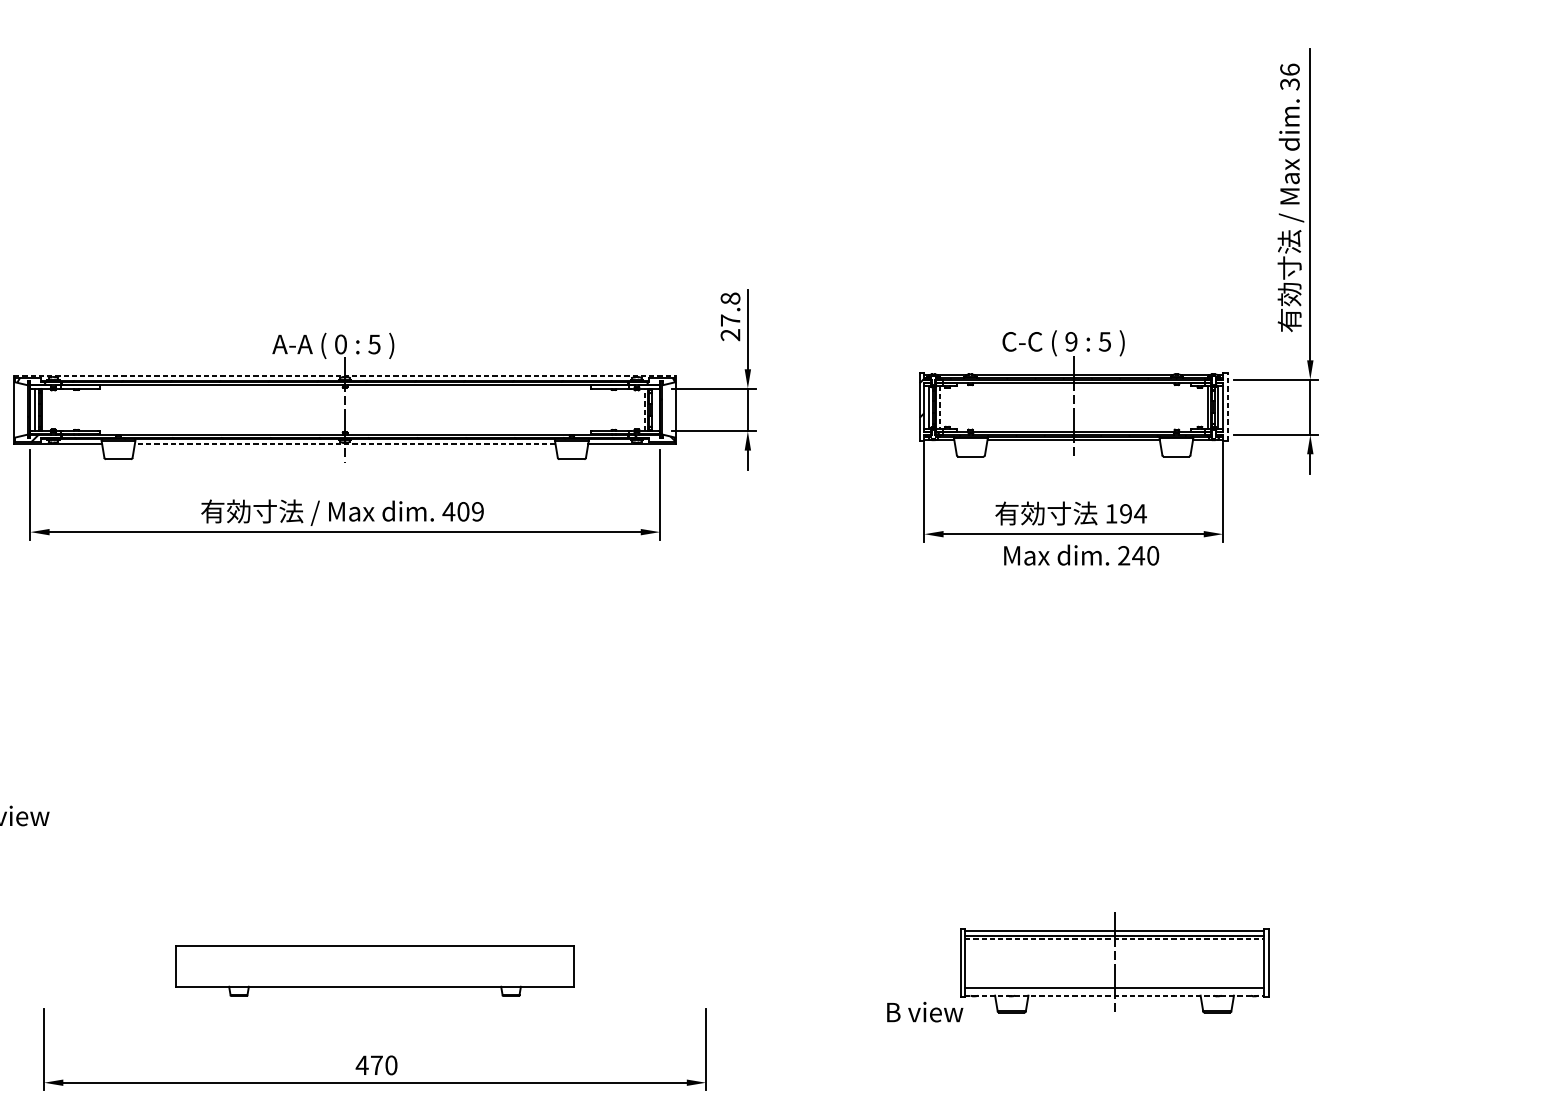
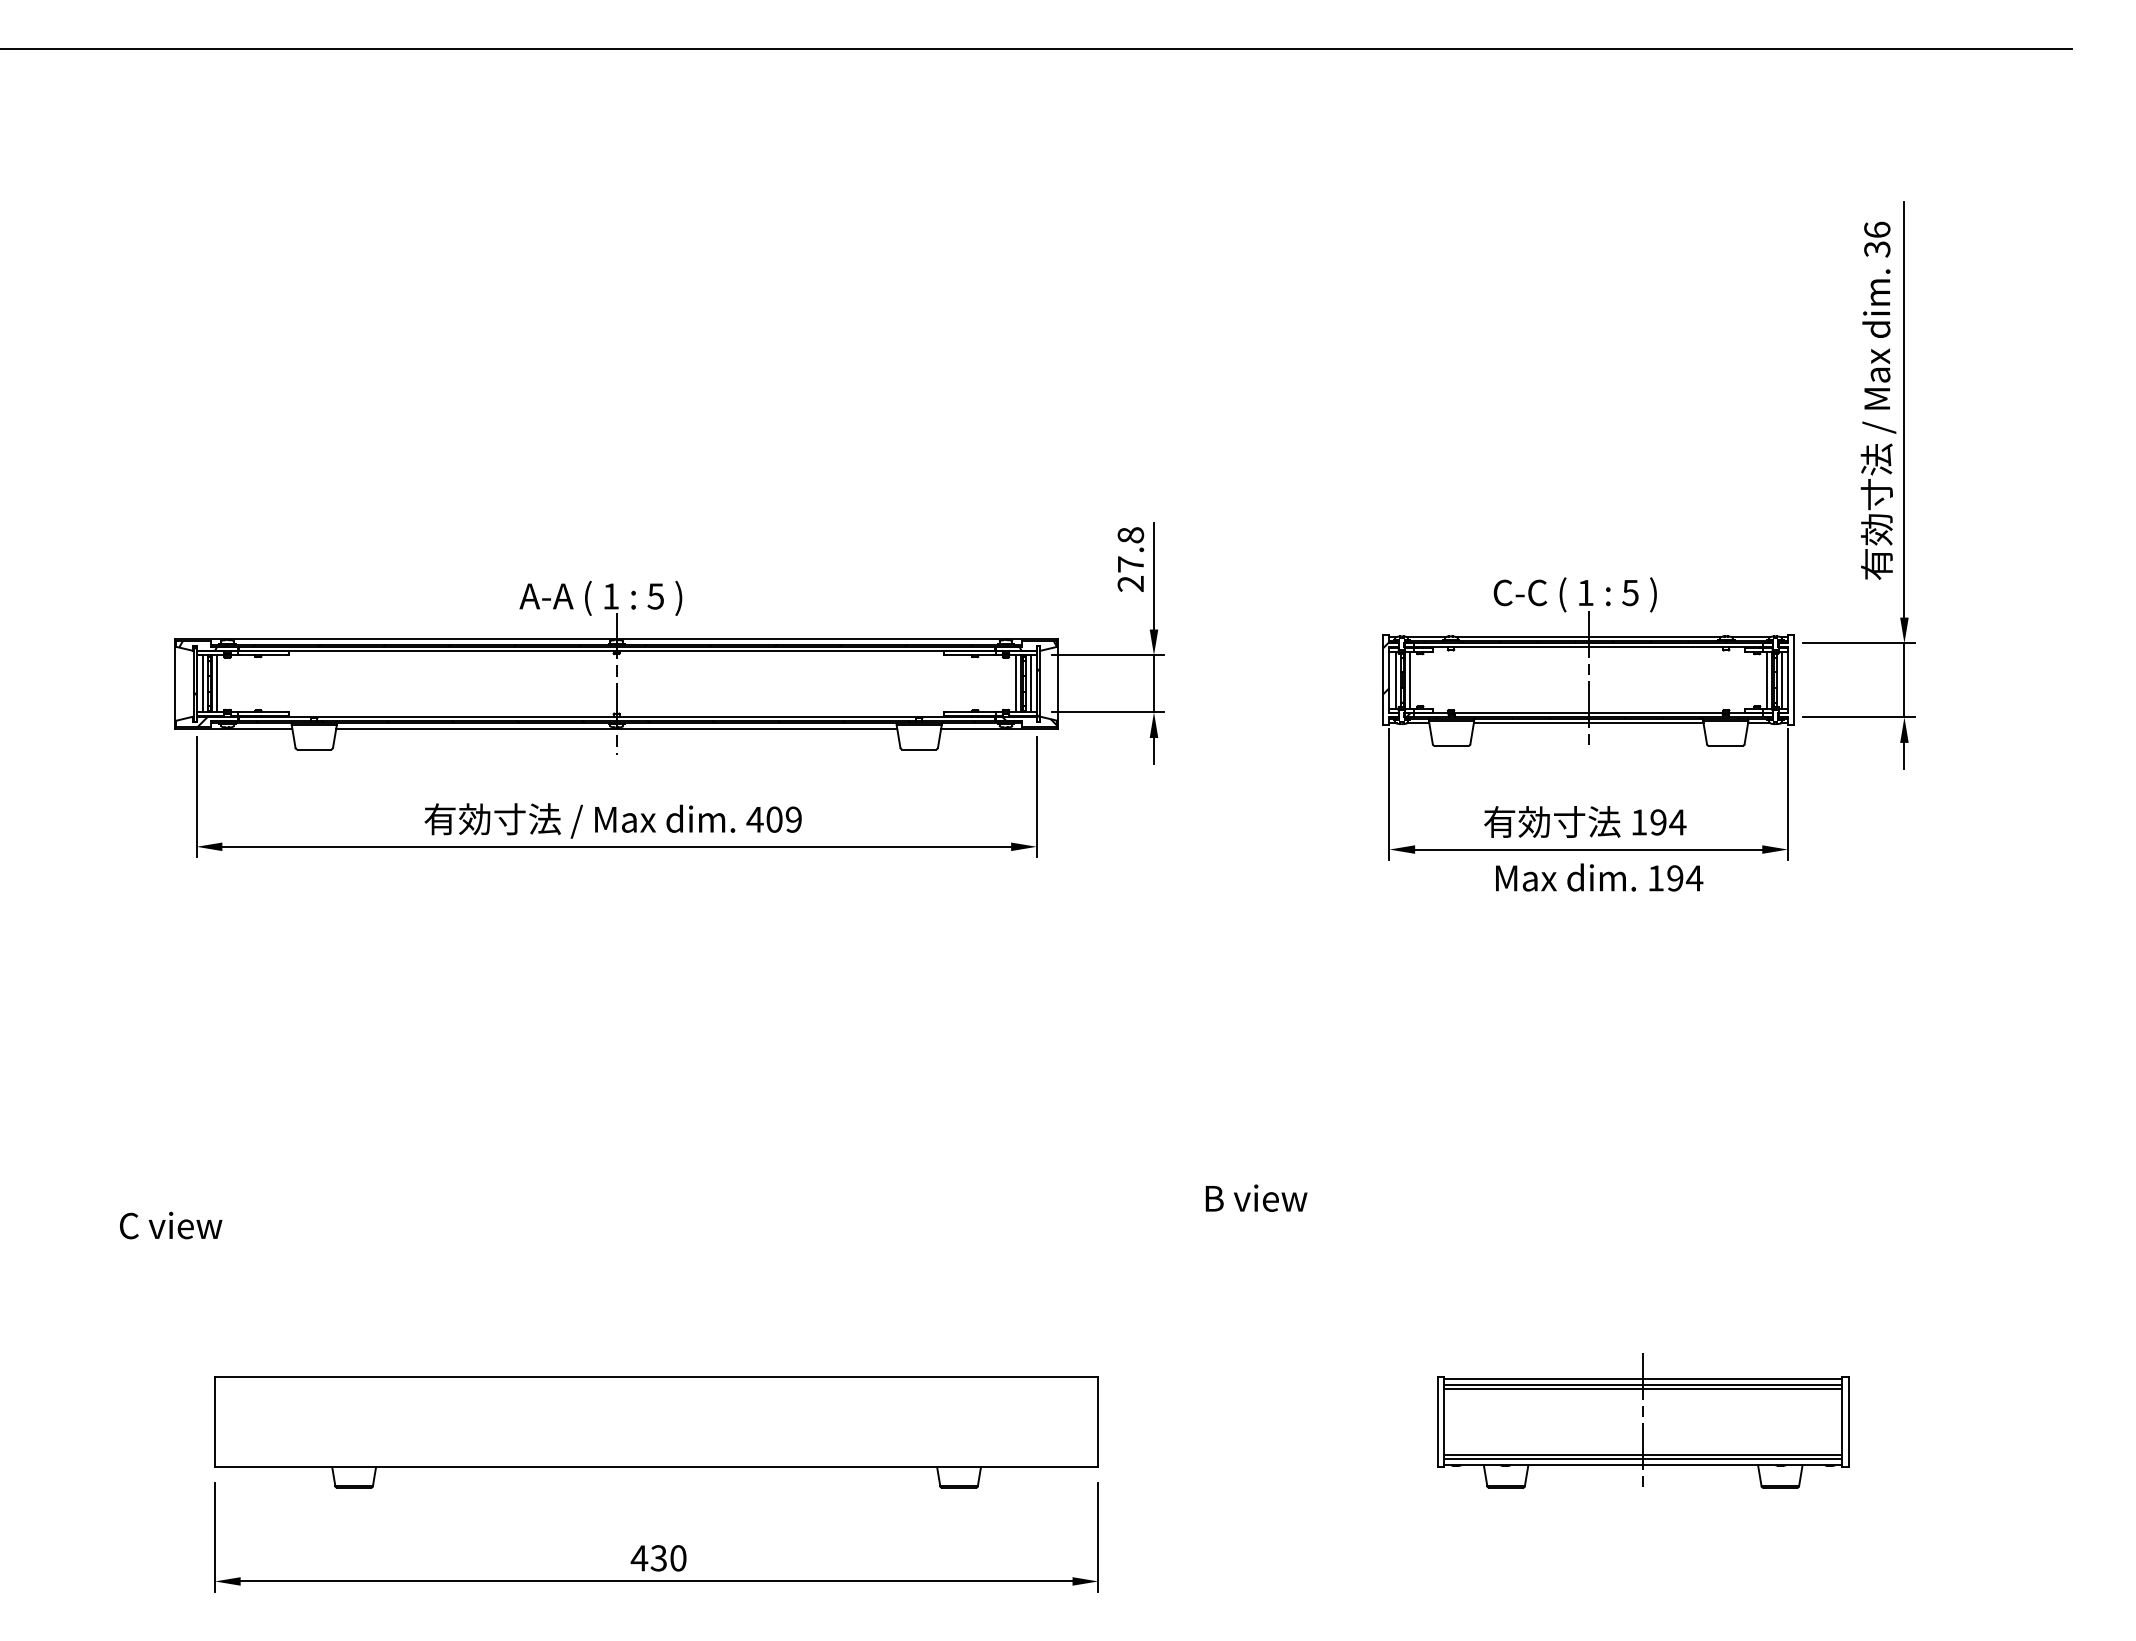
text: (1071, 341) -> (1585, 592), 9 -> 1
text: (341, 344) -> (611, 596), 0 -> 1
line: (345, 376) -> (616, 638), dashed -> solid
line: (1227, 406) -> (1794, 679), dashed -> solid
line: (940, 407) -> (1410, 680), dashed -> solid
line: (45, 409) -> (217, 683), added
line: (644, 409) -> (1016, 683), dashed -> solid
line: (655, 409) -> (1030, 683), added
line: (345, 443) -> (616, 728), dashed -> solid
text: (1138, 555) -> (1675, 878), 240 -> 194
line: (1114, 938) -> (1643, 1389), dashed -> solid
part: (374, 971) -> (656, 1432), size x1.67
line: (1114, 991) -> (1642, 1459), added
line: (1114, 995) -> (1643, 1465), dashed -> solid
text: (925, 1011) -> (1256, 1197), moved
text: (376, 1065) -> (658, 1558), 470 -> 430

